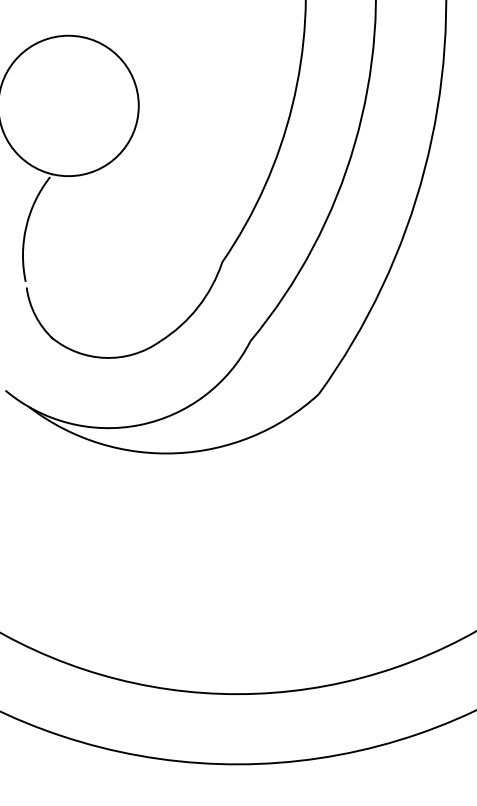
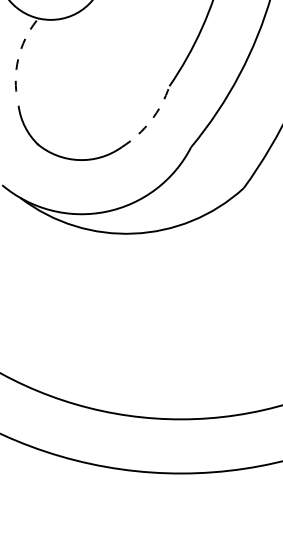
arc: (26, 226) -> (18, 58), solid -> dashed
arc: (198, 307) -> (151, 121), solid -> dashed

